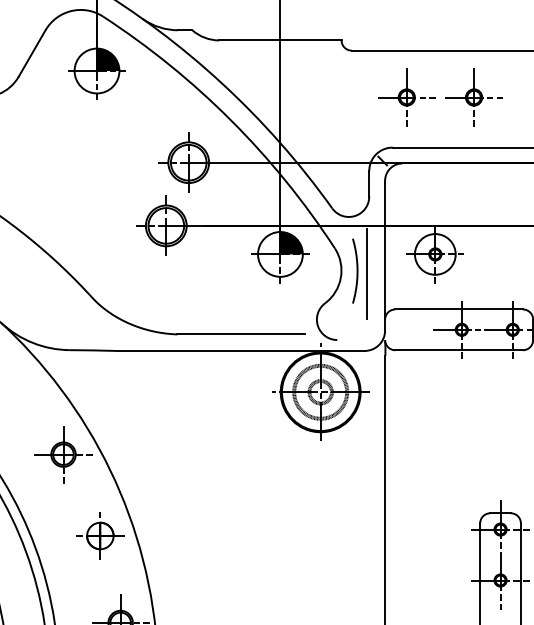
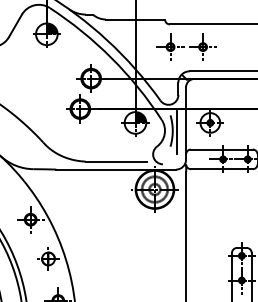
part: (439, 96) -> (186, 46), moved

